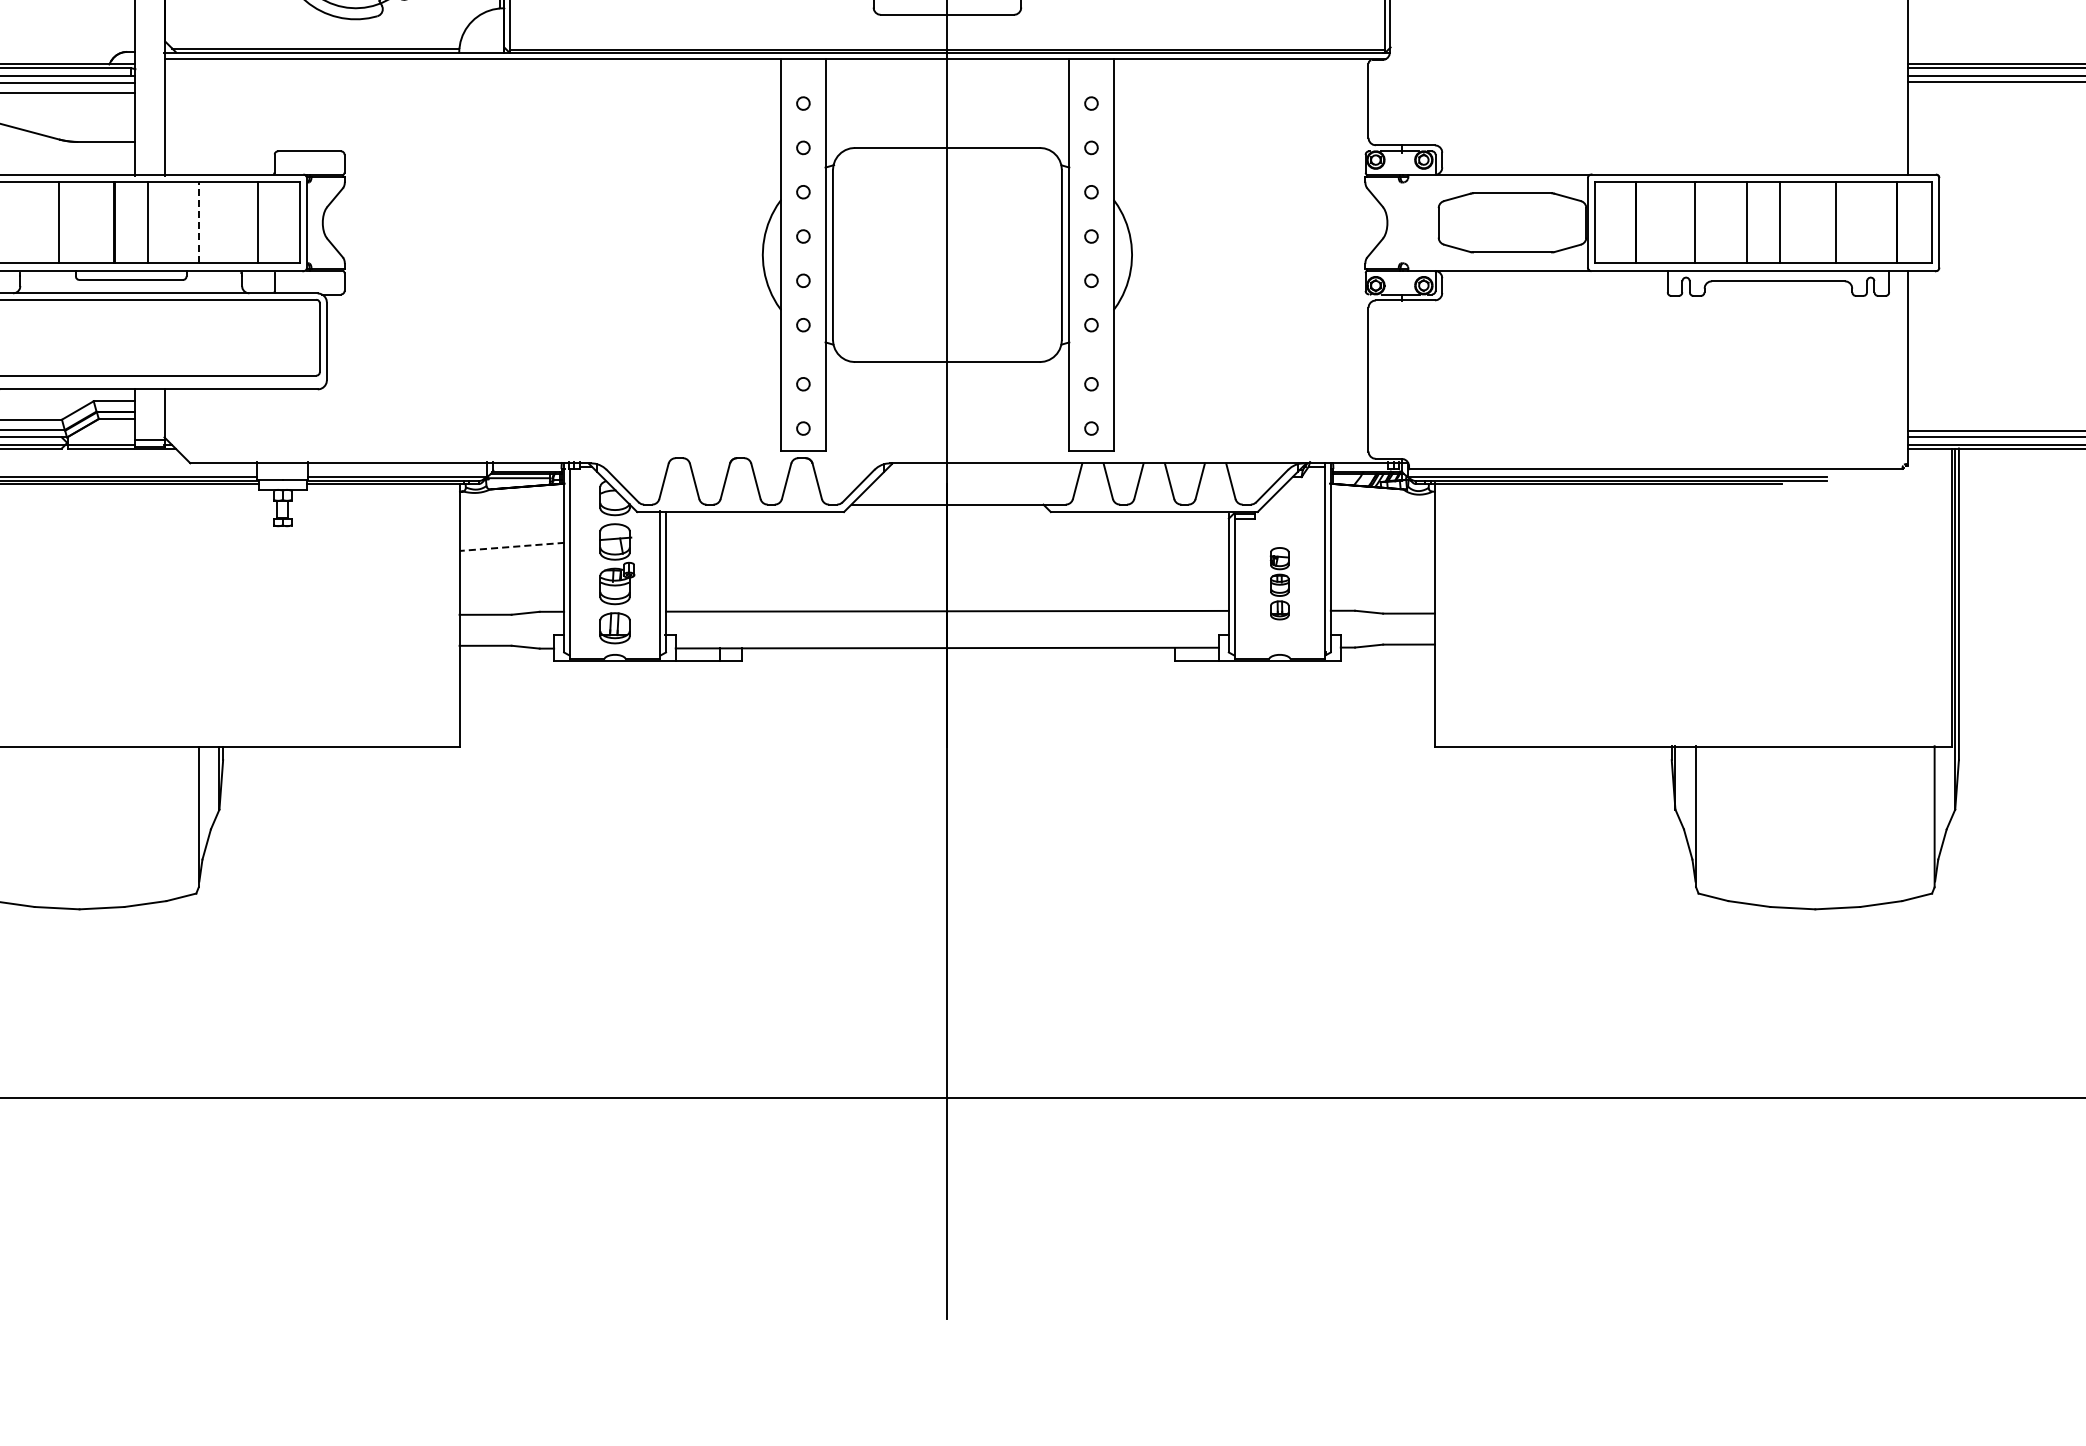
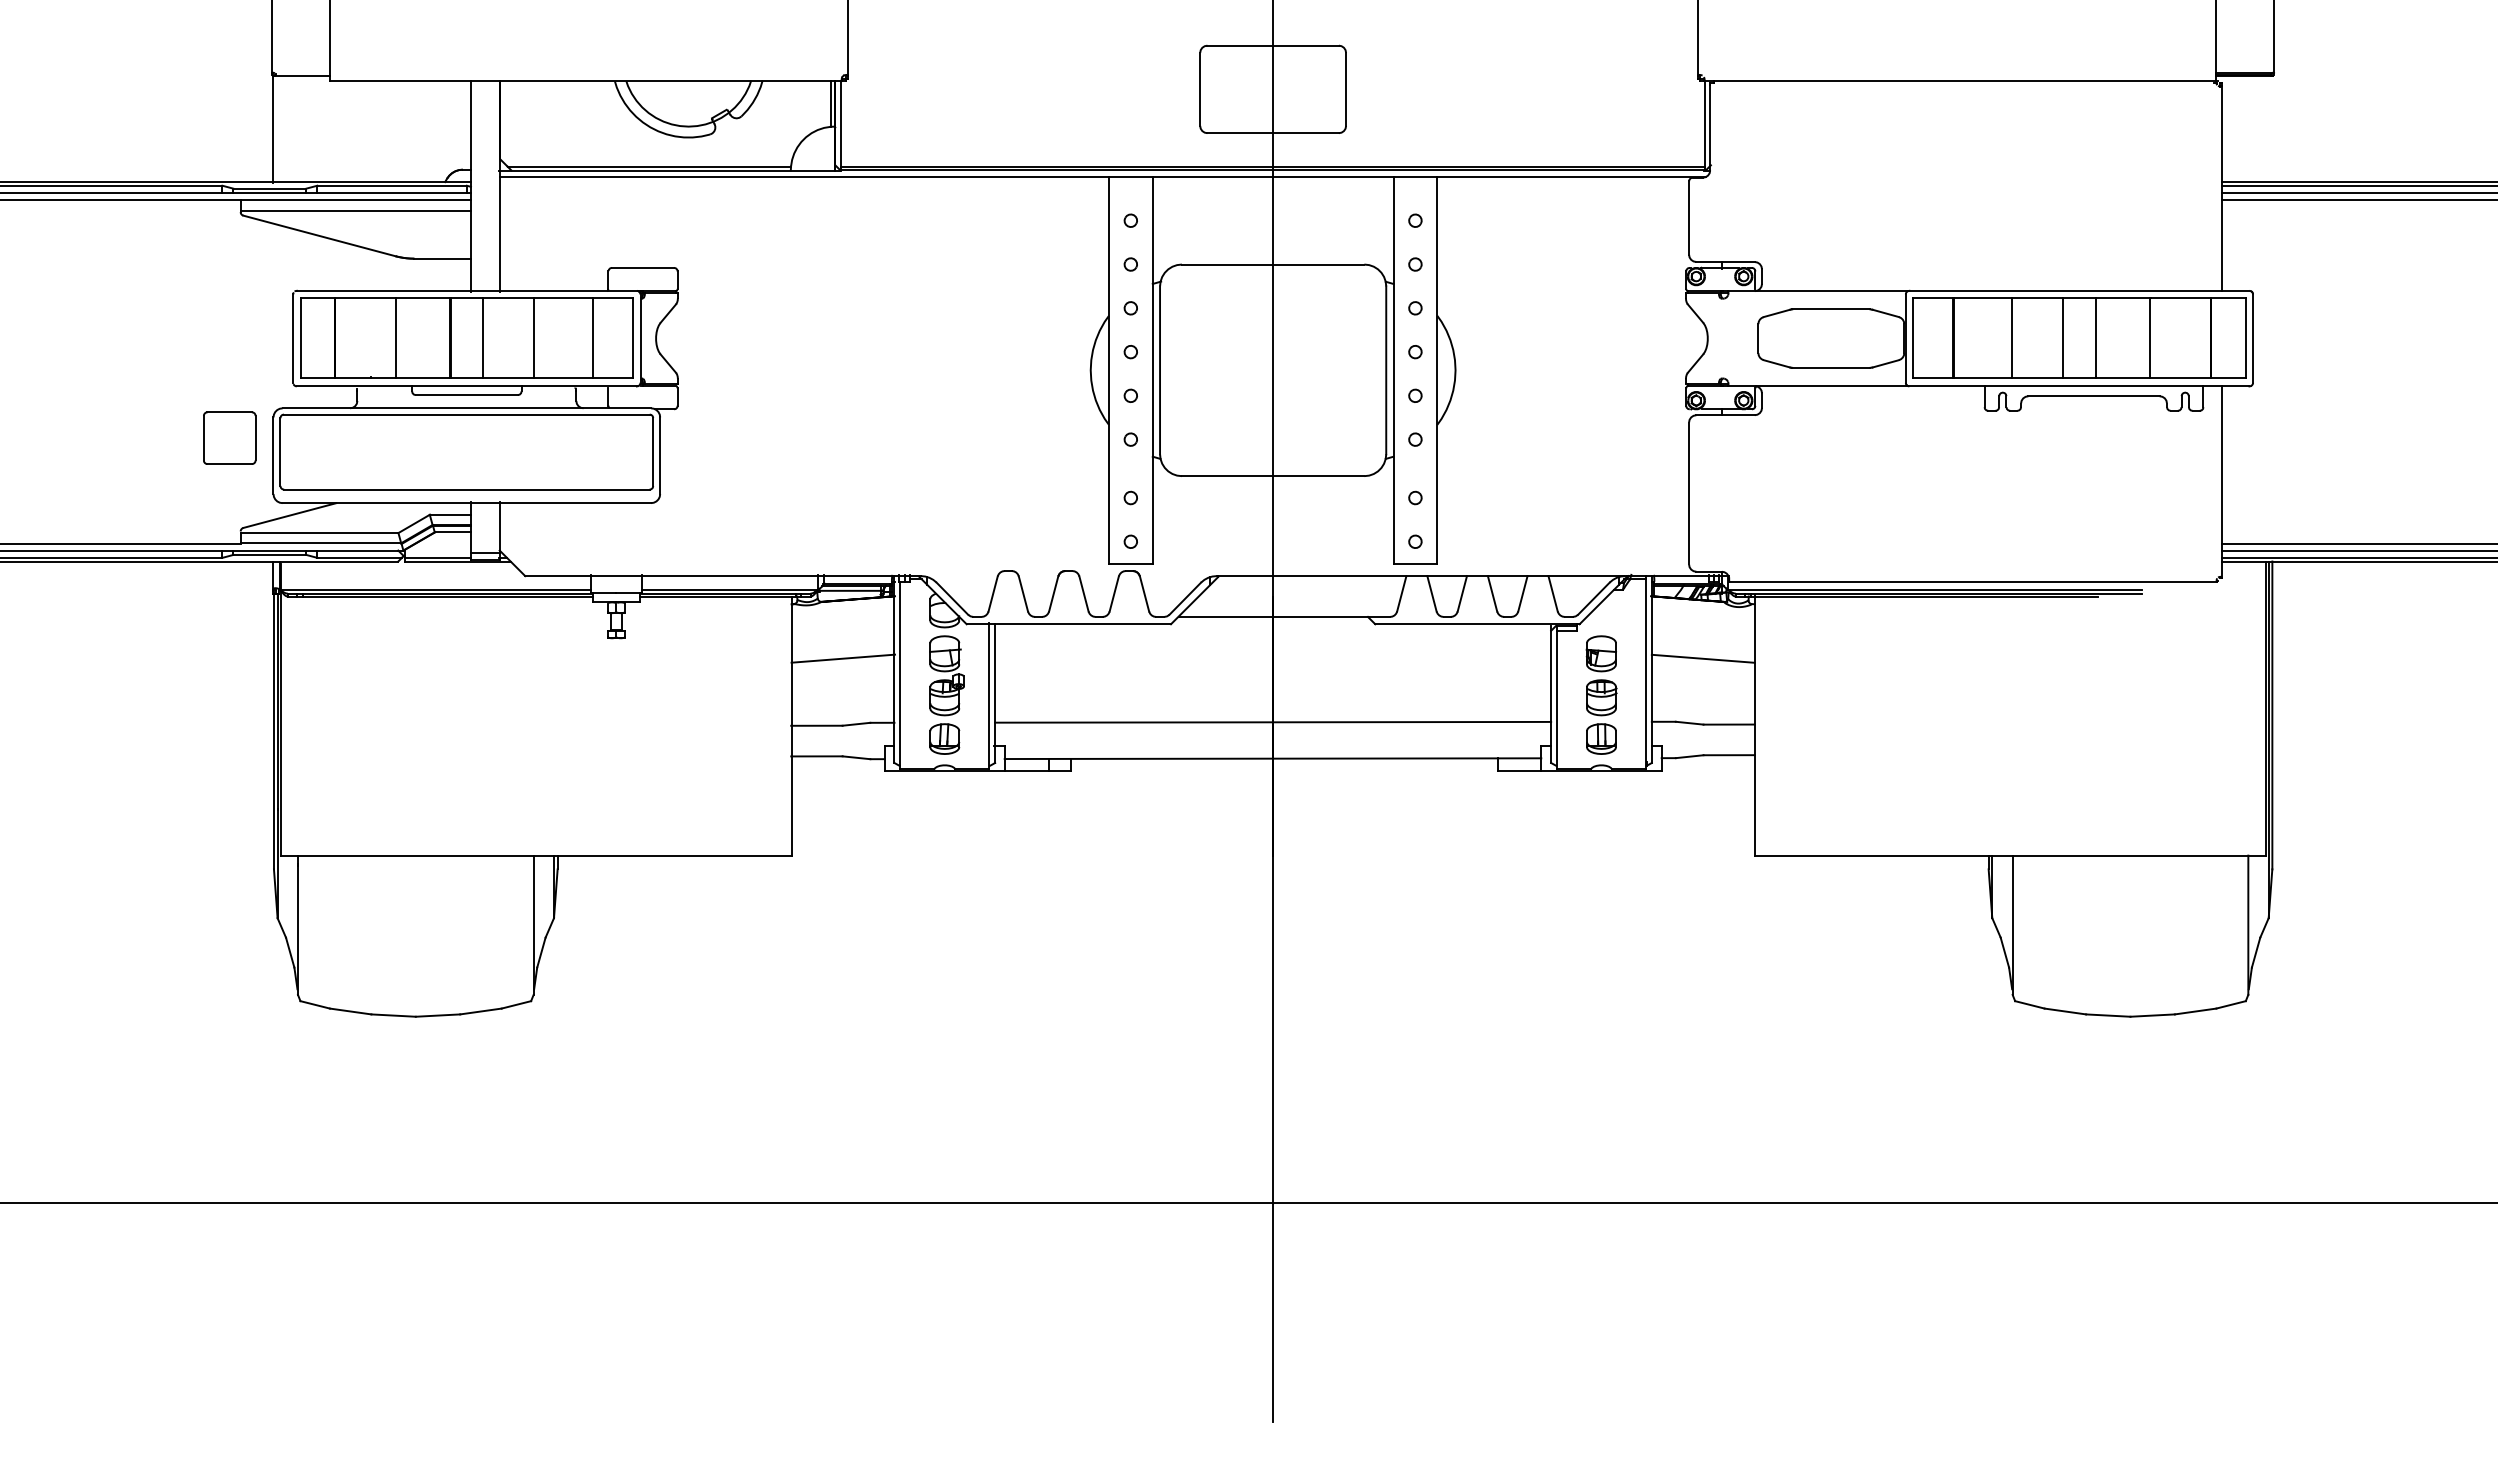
line: (199, 222) -> (534, 338), dashed -> solid
line: (512, 546) -> (843, 658), dashed -> solid
line: (1382, 546) -> (1702, 658), added
part: (1279, 583) -> (1601, 694), size x1.67

